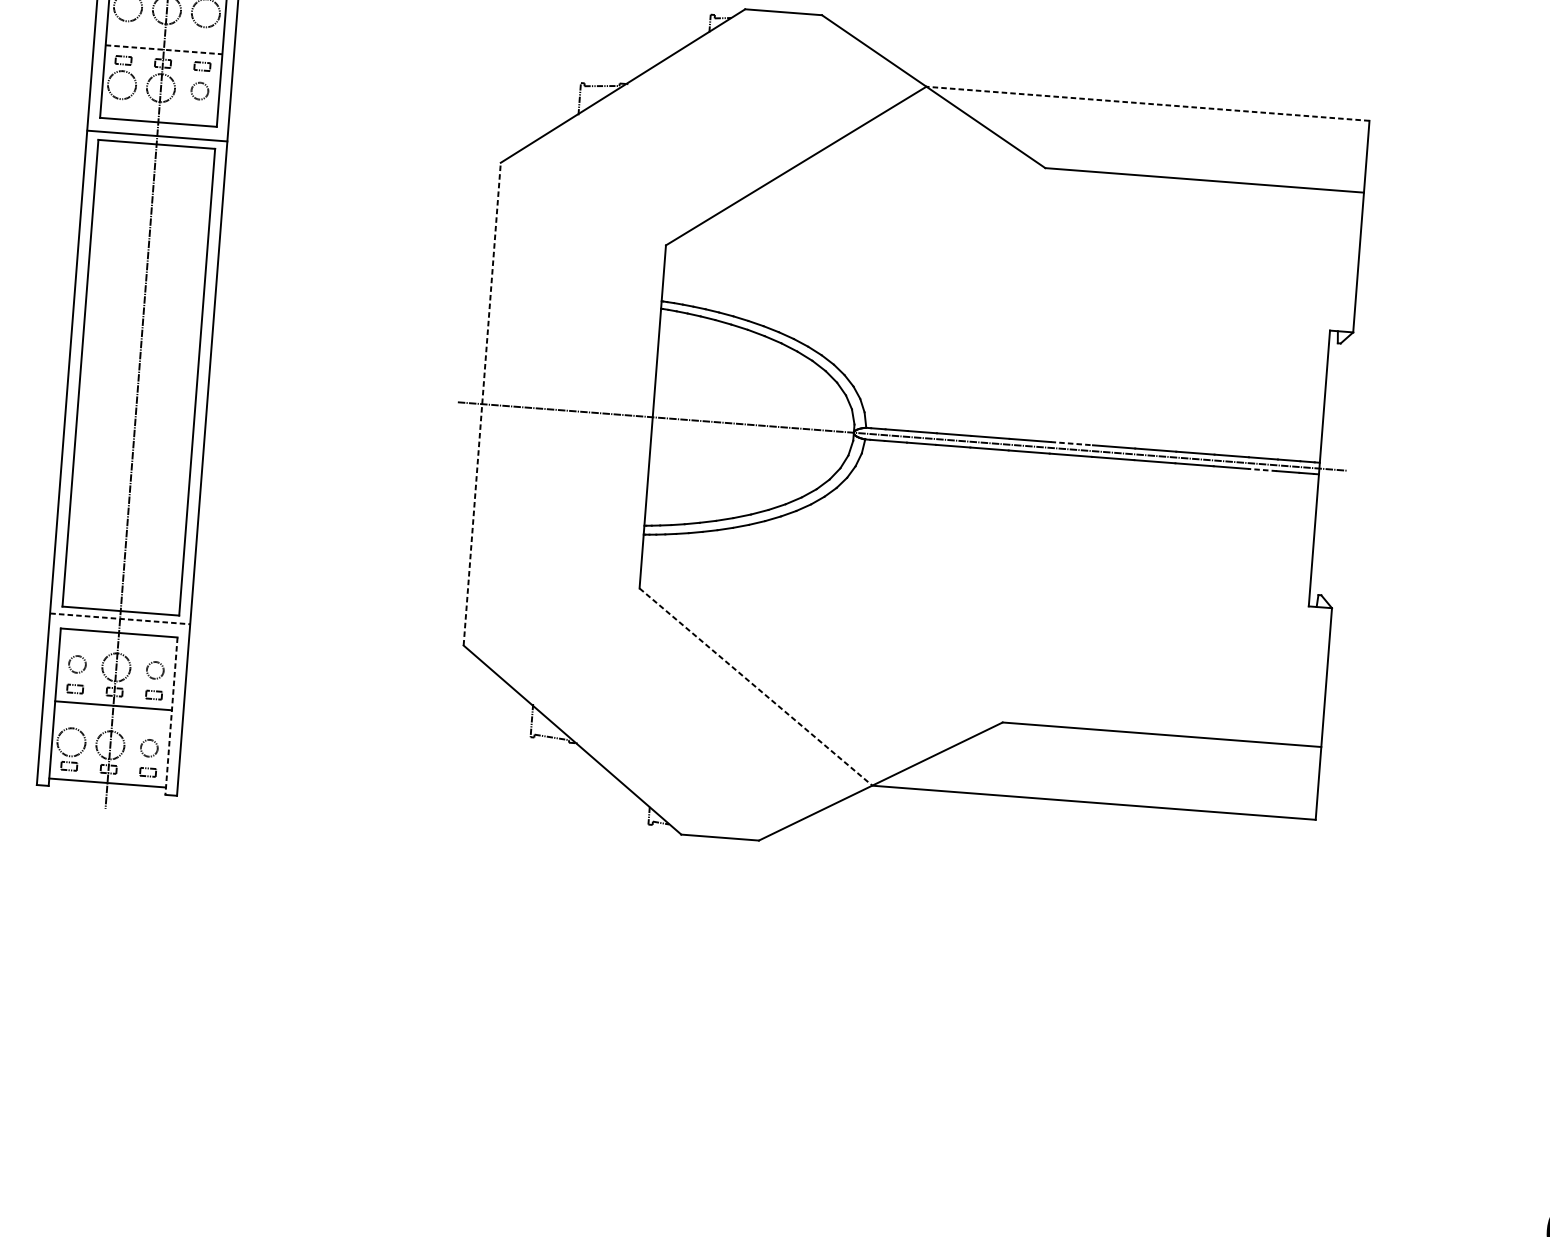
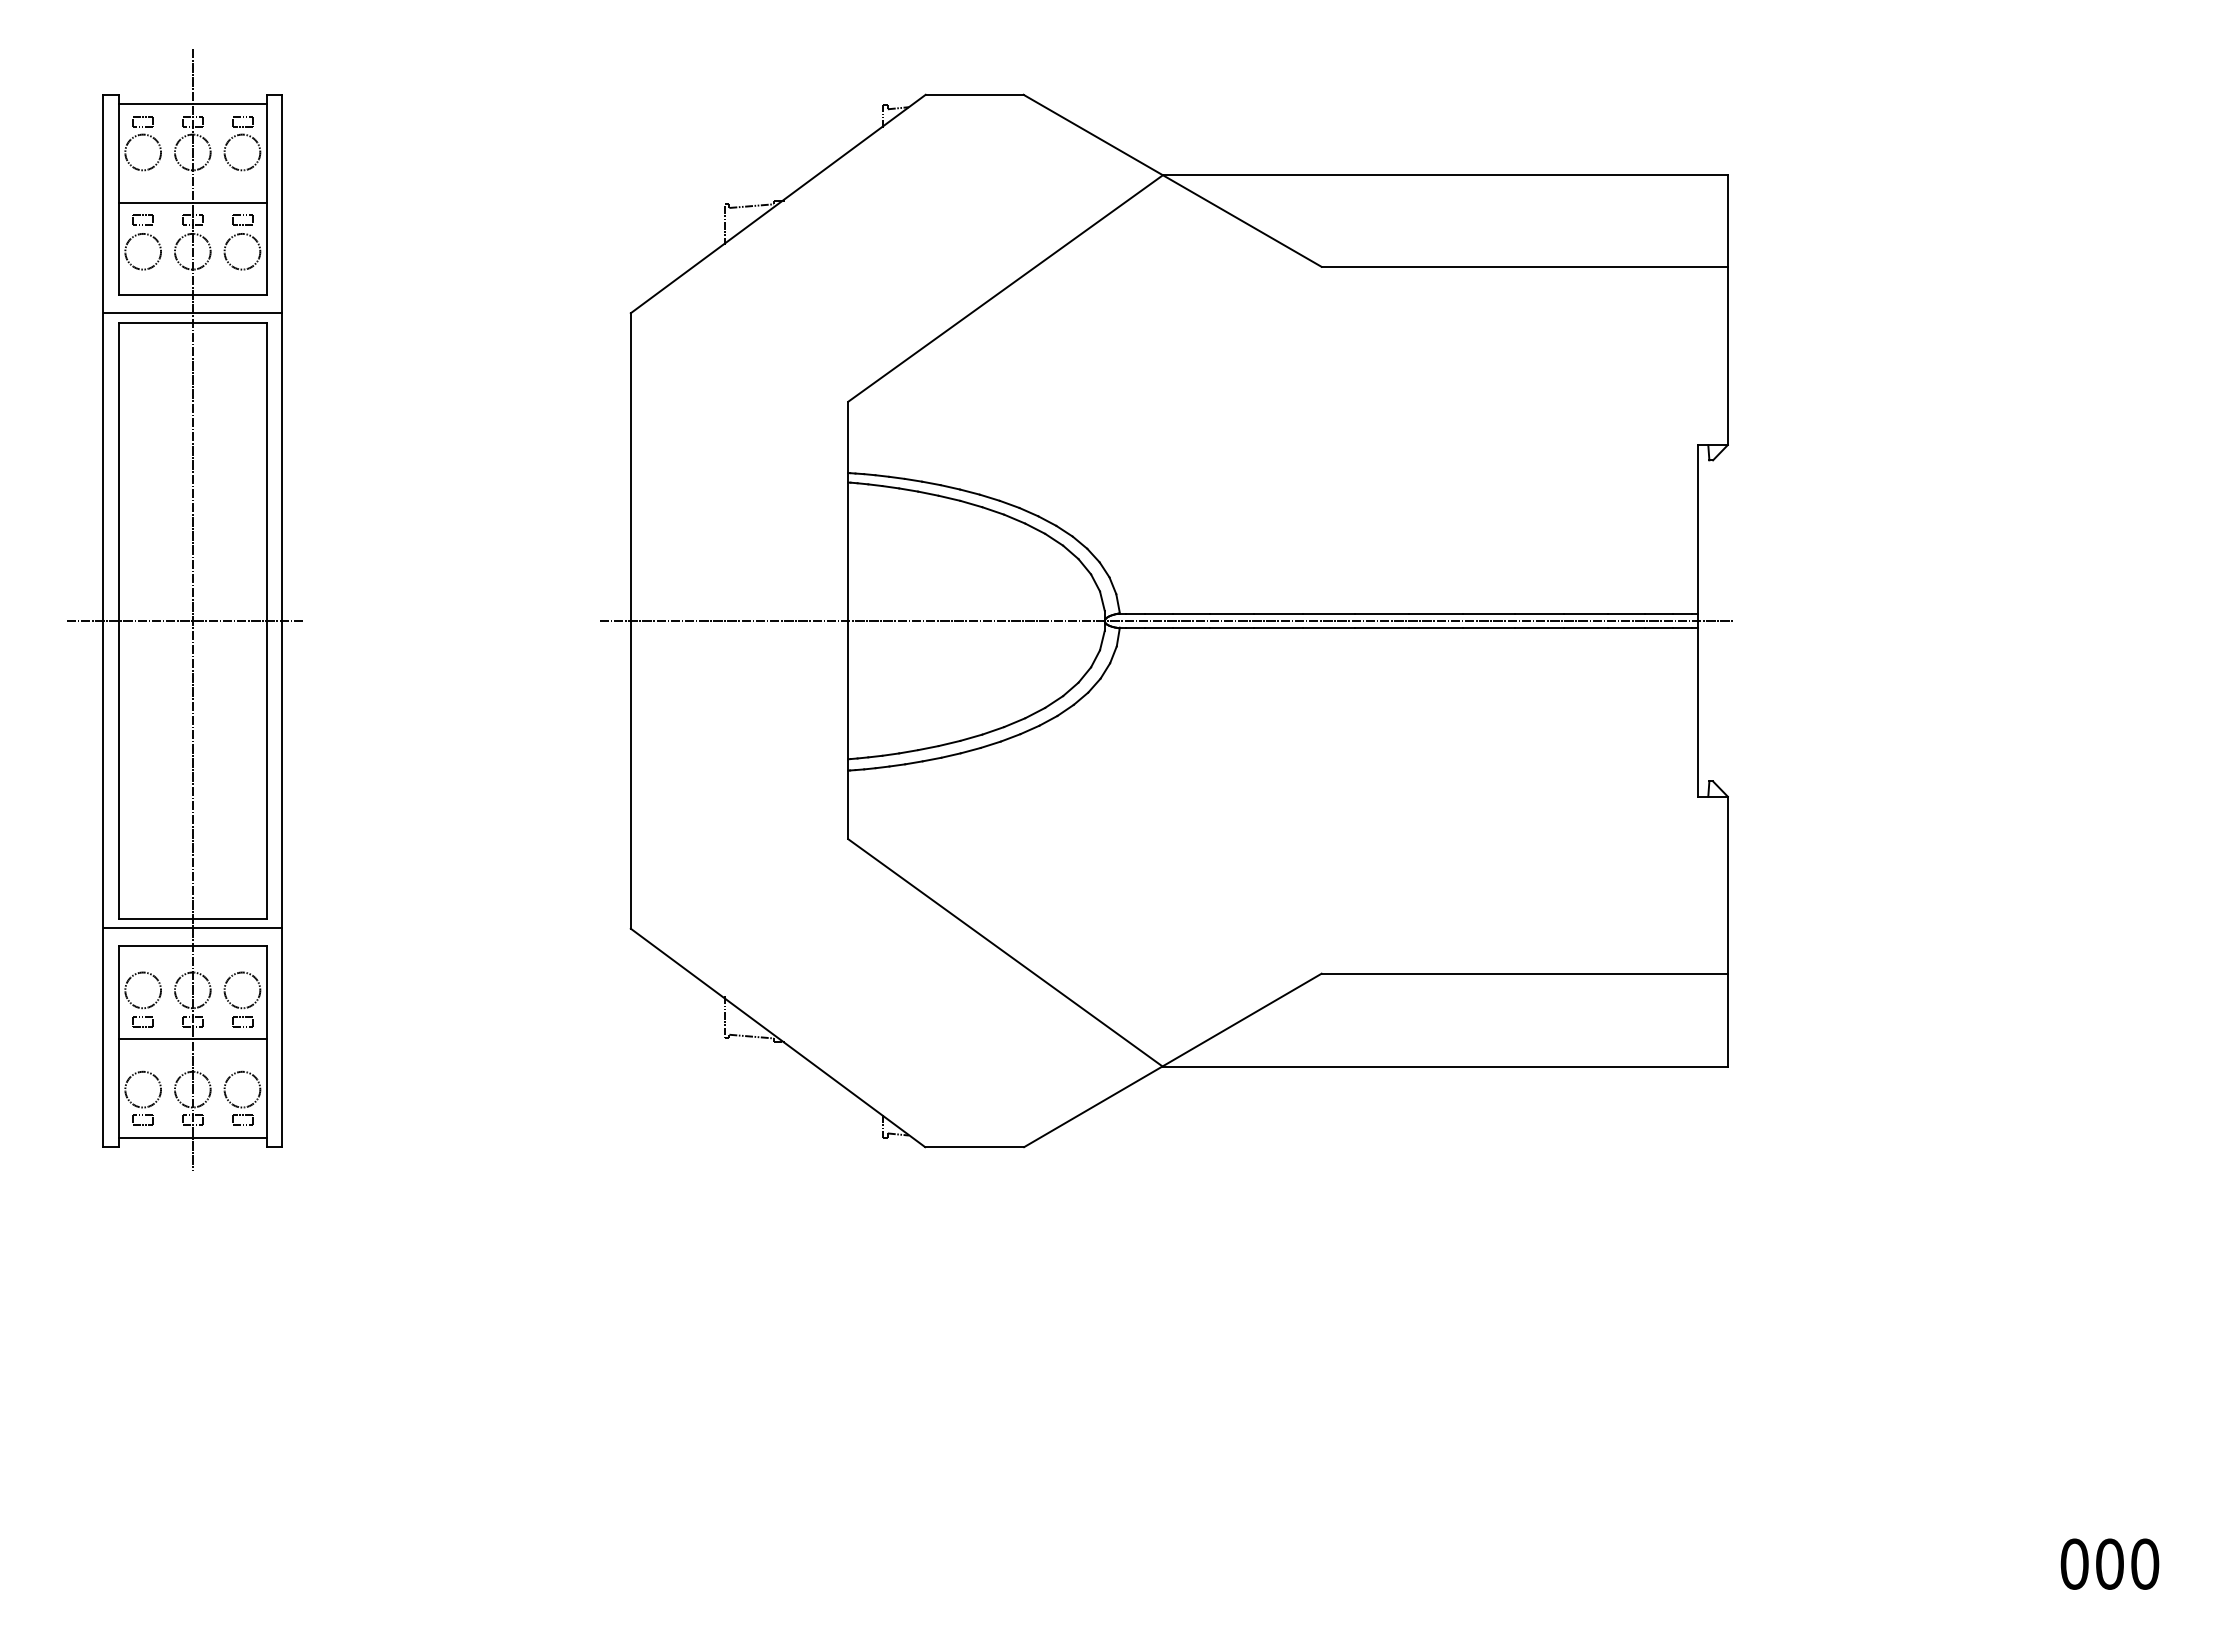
line: (164, 49) -> (193, 202), dashed -> solid
circle: (199, 90) -> (242, 251), size x1.67
line: (1147, 103) -> (1444, 175), dashed -> solid
line: (132, 377) -> (184, 621), added
line: (482, 403) -> (630, 620), dashed -> solid
line: (1072, 443) -> (1382, 613), dashed -> solid
line: (1262, 470) -> (1626, 628), dashed -> solid
line: (120, 618) -> (193, 928), dashed -> solid
circle: (77, 664) -> (143, 990), size x1.67
circle: (155, 670) -> (242, 990), size x1.67
line: (756, 686) -> (1005, 952), dashed -> solid
line: (171, 716) -> (267, 1047), dashed -> solid
circle: (149, 748) -> (242, 1089), size x1.67

